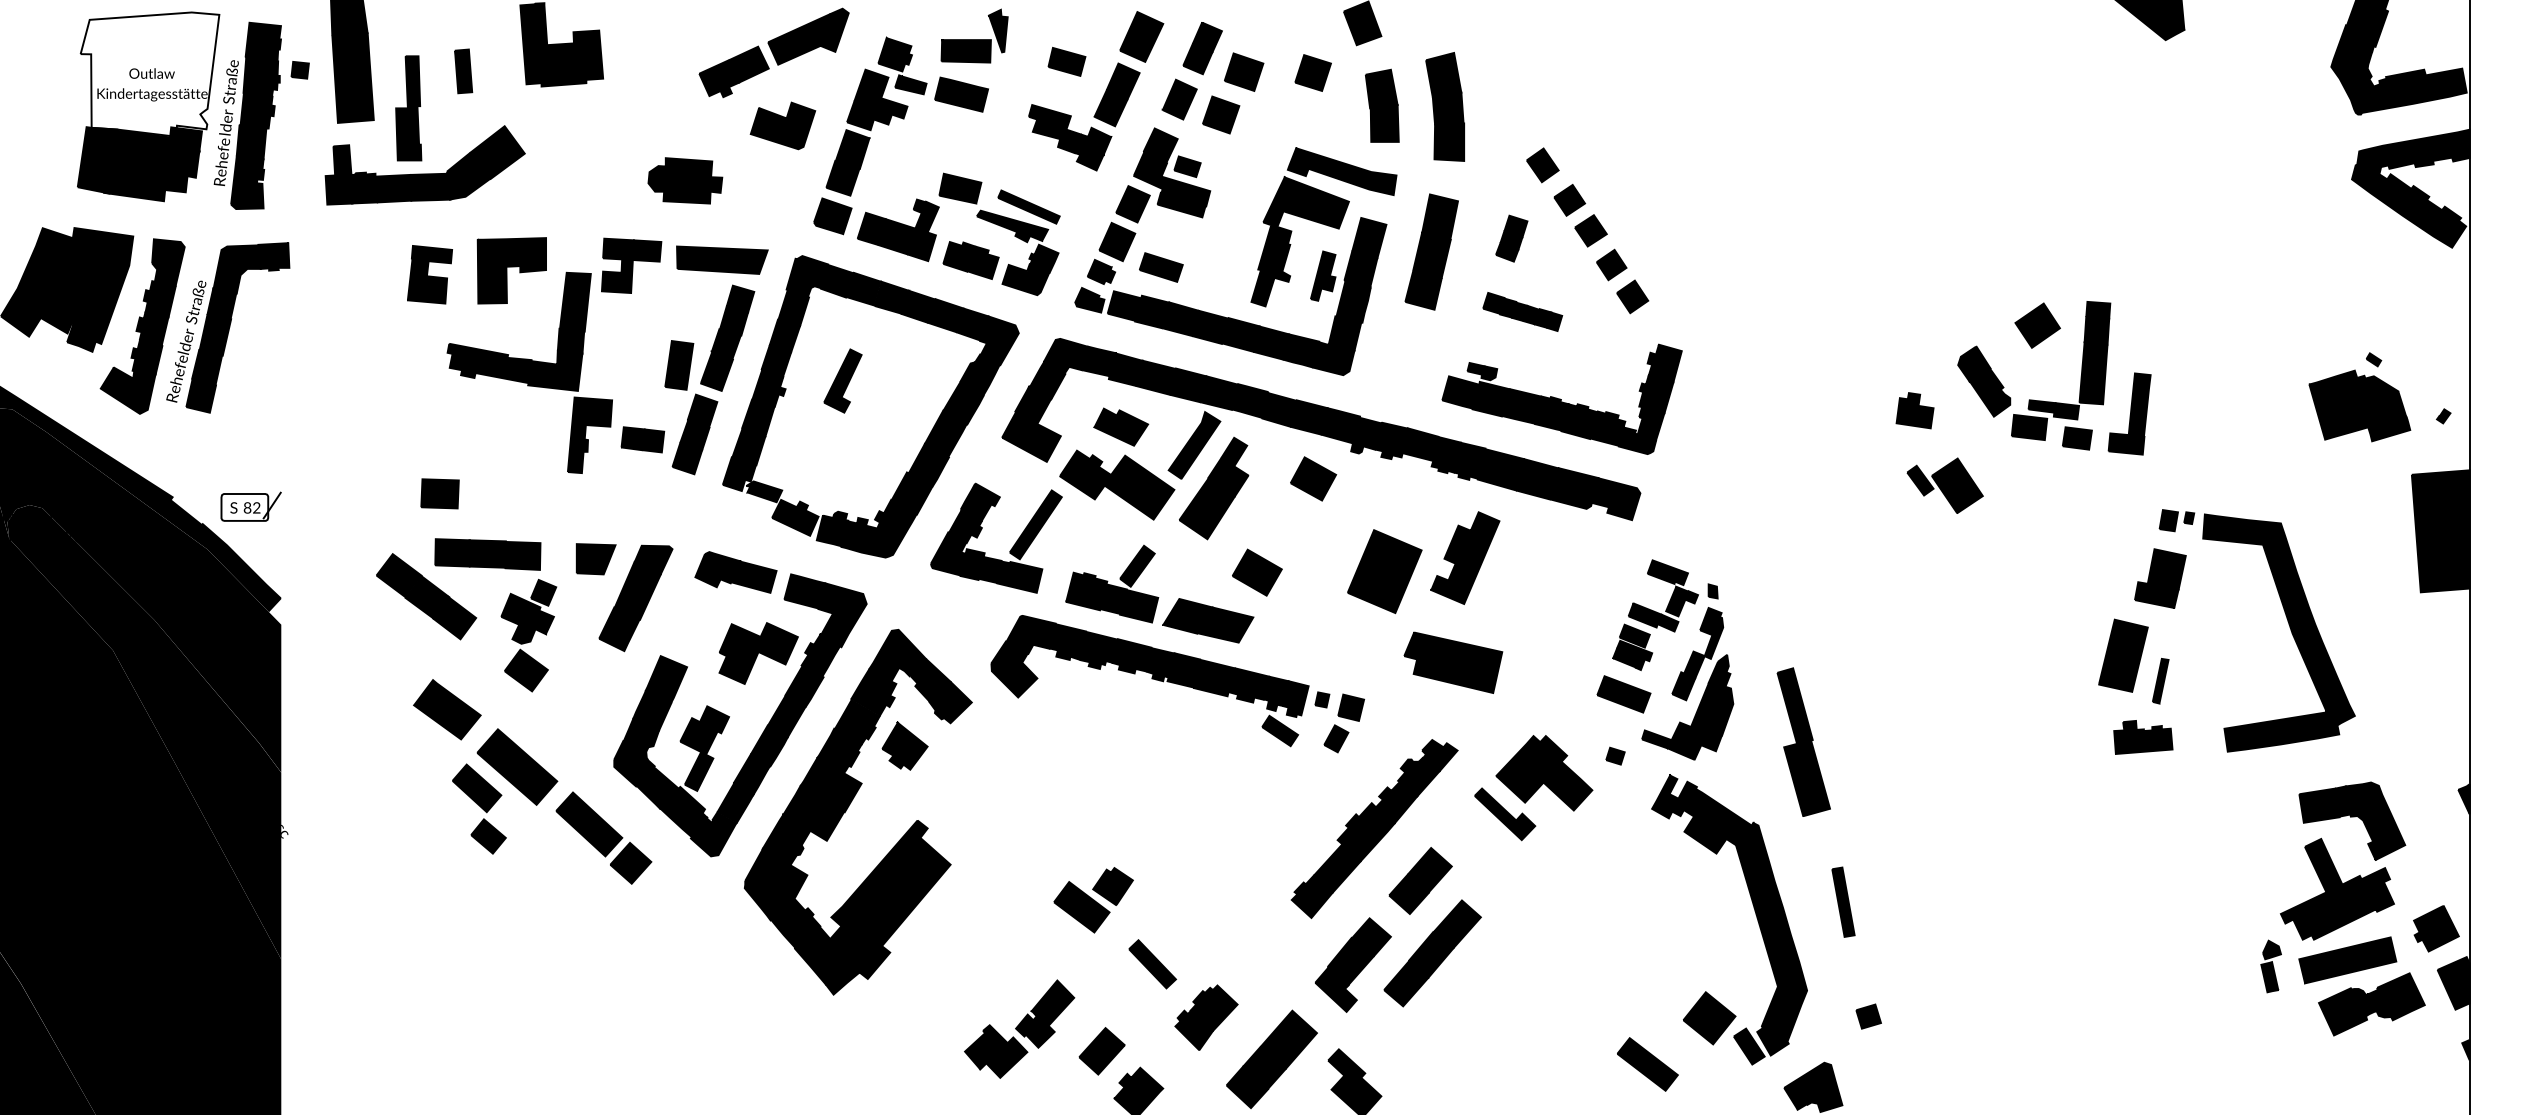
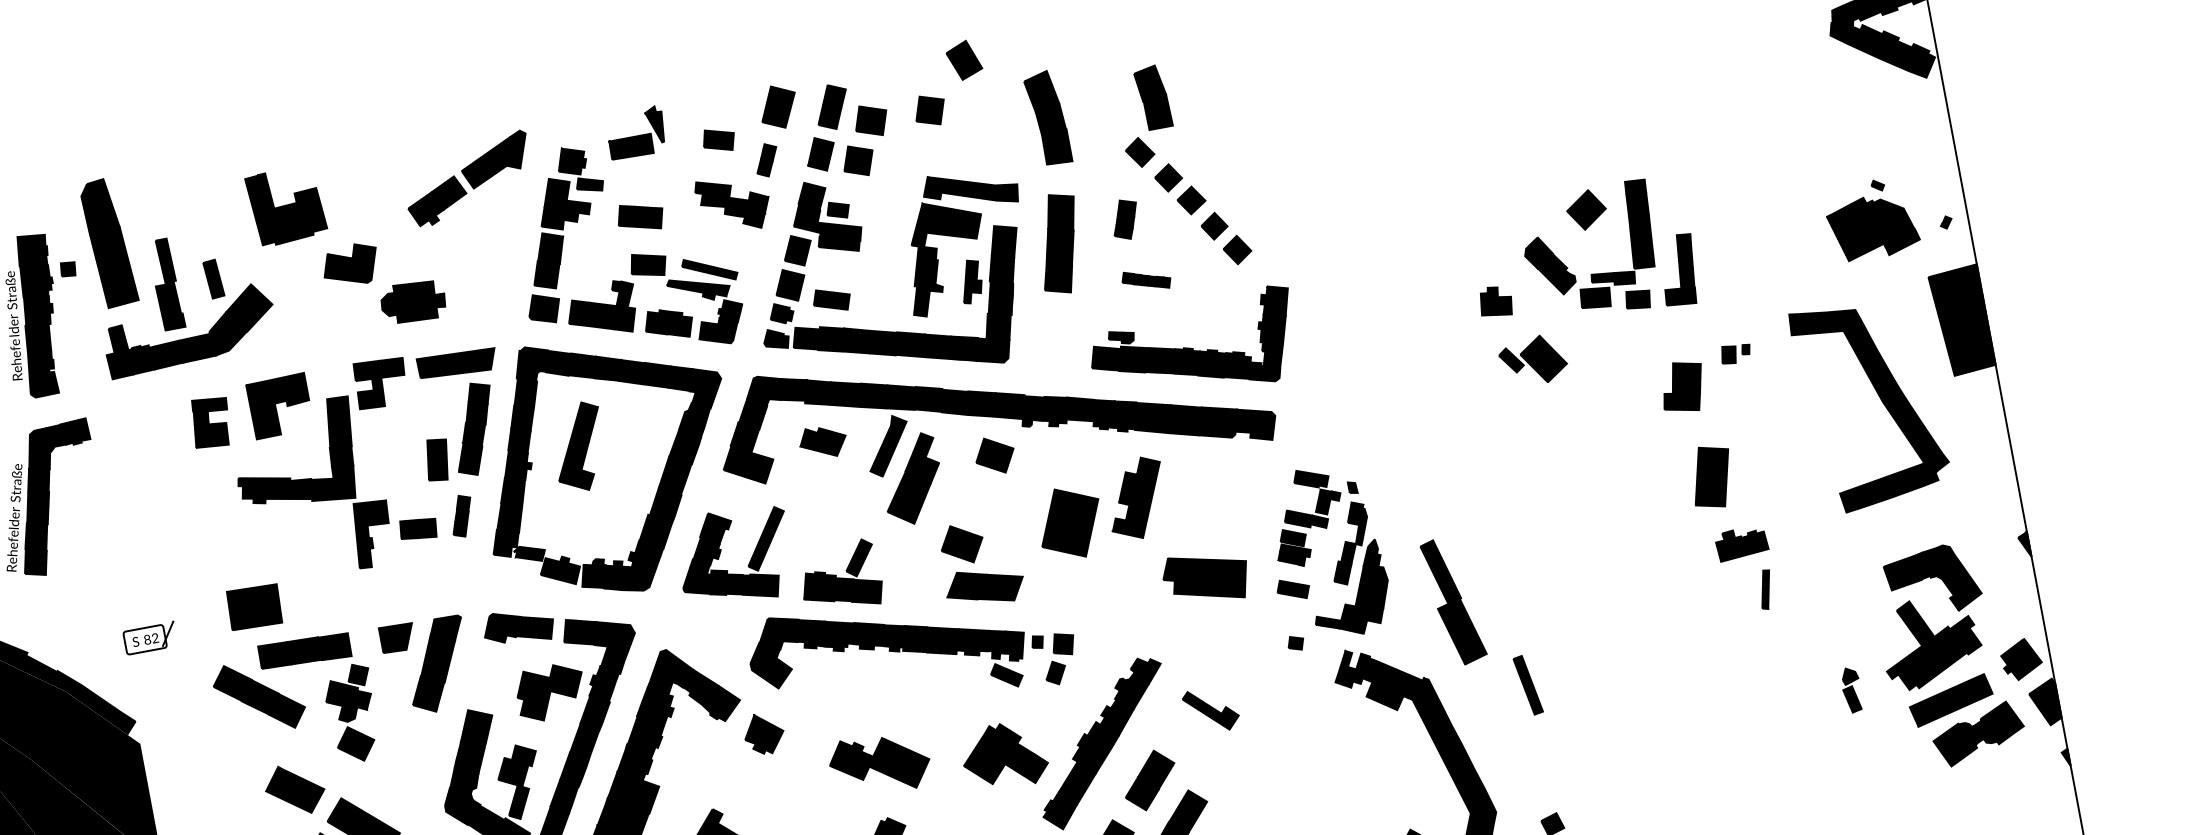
part: (463, 71) -> (213, 279), moved
part: (961, 94) -> (640, 217), moved
part: (1116, 94) -> (766, 160), size x0.6
part: (1382, 105) -> (1153, 97), moved
part: (782, 125) -> (350, 265), moved
part: (1522, 311) -> (1146, 279), size x0.7
part: (842, 380) -> (578, 446), size x1.6
part: (694, 434) -> (461, 516), size x0.6
part: (1117, 484) -> (880, 763), moved
part: (439, 493) -> (254, 607), size x1.6
part: (250, 506) -> (149, 638), moved
part: (2160, 578) -> (1682, 387), moved
part: (1208, 620) -> (985, 586), moved
part: (2289, 627) -> (1879, 397), moved
part: (1453, 662) -> (1206, 577), moved
part: (2160, 681) -> (1765, 590), moved
part: (1623, 694) -> (1292, 589), size x0.7
part: (904, 745) -> (763, 733), moved
part: (1544, 773) -> (1004, 756), moved
part: (1843, 901) -> (1528, 684), moved
part: (2270, 966) -> (1851, 690), moved

